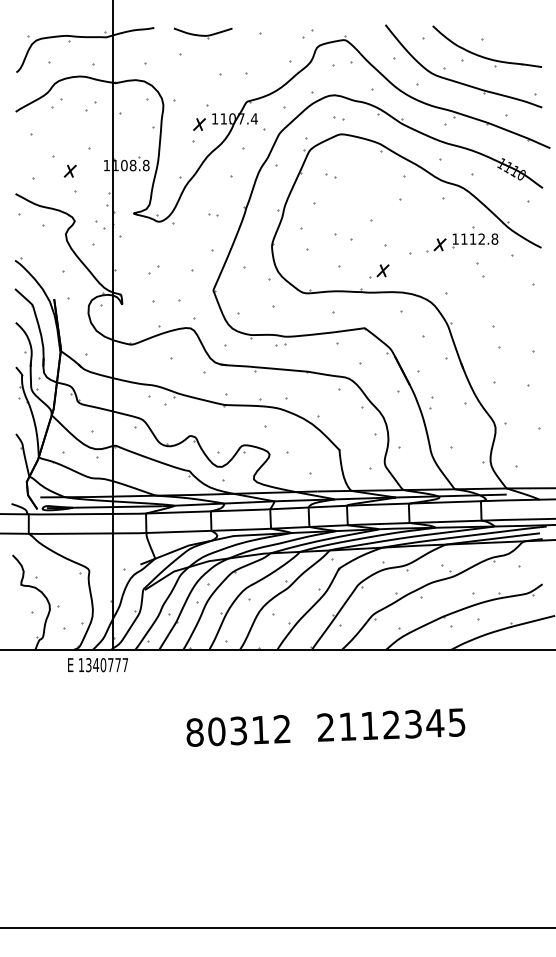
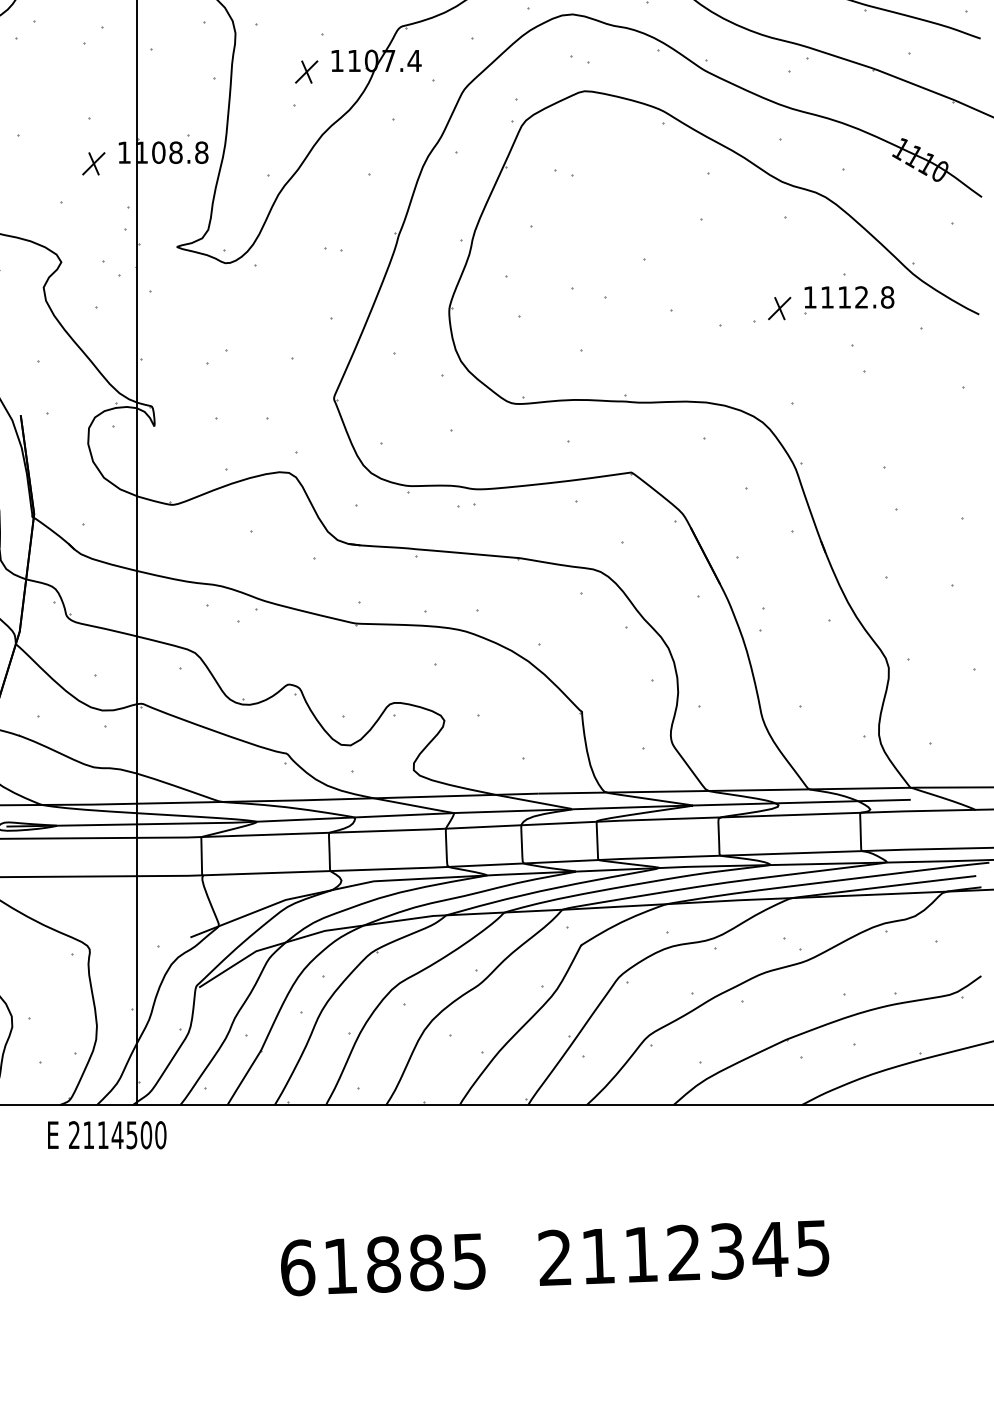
part: (69, 170) -> (92, 162), moved
part: (379, 271) -> (660, 361), removed
text: (103, 665) -> (117, 1135), 1340777 -> 2114500
text: (238, 730) -> (383, 1263), 80312 -> 61885

